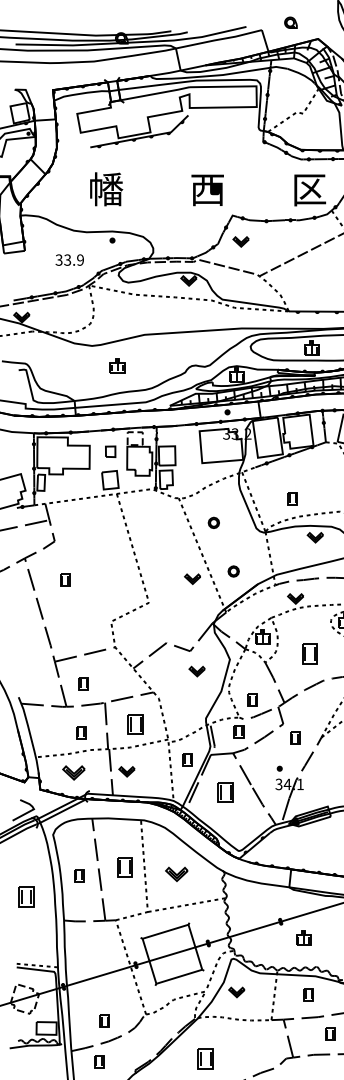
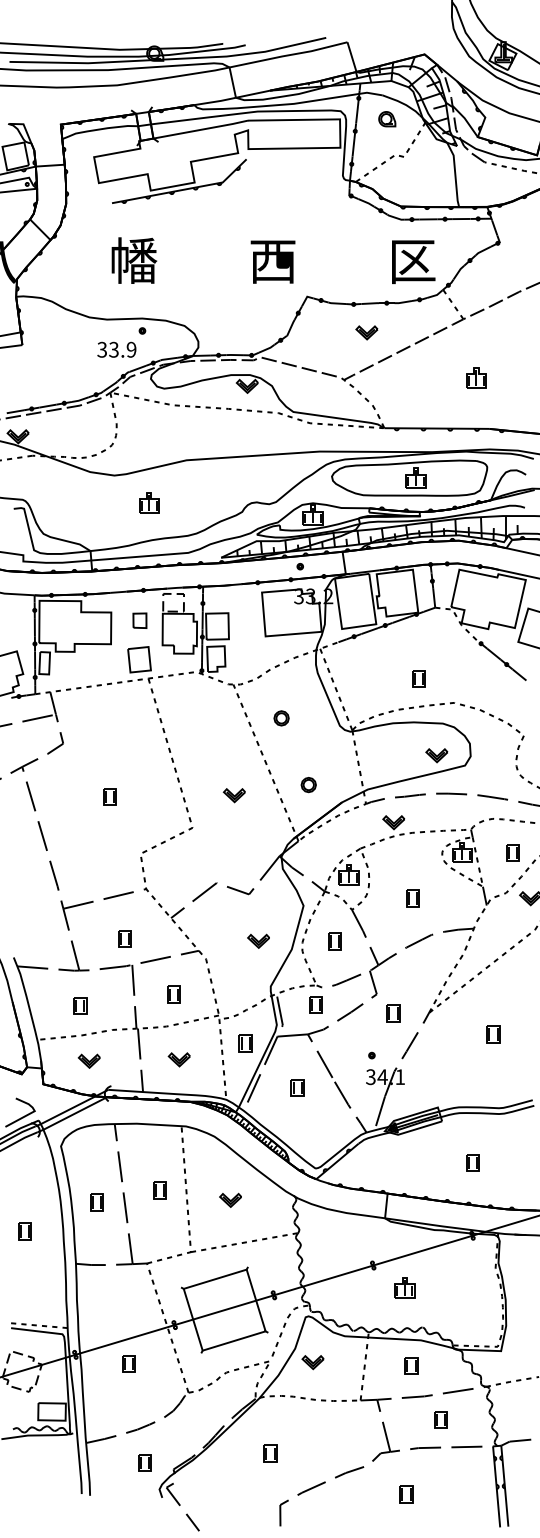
part: (291, 23) -> (387, 119), moved
part: (240, 241) -> (366, 332), moved
text: (69, 259) -> (116, 349), moved
part: (292, 498) -> (418, 678), moved
part: (315, 537) -> (436, 755), moved
part: (65, 579) -> (109, 796), moved
part: (191, 579) -> (233, 795), moved
part: (309, 654) -> (412, 898), size x0.62
part: (197, 670) -> (258, 940), moved
part: (83, 683) -> (124, 938), moved
part: (252, 700) -> (334, 941), moved
part: (135, 724) -> (173, 994), size x0.62
part: (81, 732) -> (80, 1005), moved
part: (126, 771) -> (178, 1059), moved
part: (73, 772) -> (88, 1060), size x0.71
part: (225, 791) -> (297, 1087), size x0.62
part: (124, 867) -> (159, 1190), size x0.62
part: (176, 873) -> (230, 1199), size x0.71
part: (26, 896) -> (24, 1231), size x0.62
part: (104, 1020) -> (128, 1363), moved
part: (205, 1058) -> (270, 1453), size x0.62
part: (98, 1061) -> (144, 1462), moved

